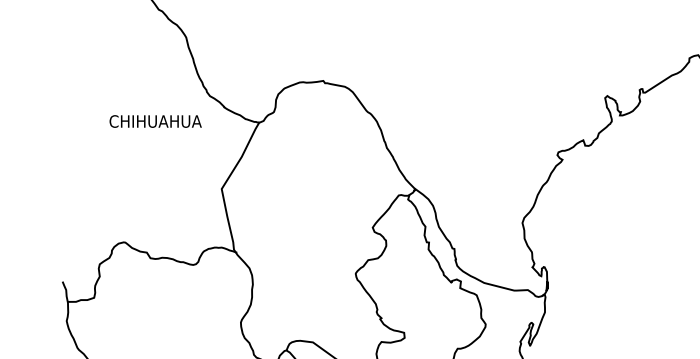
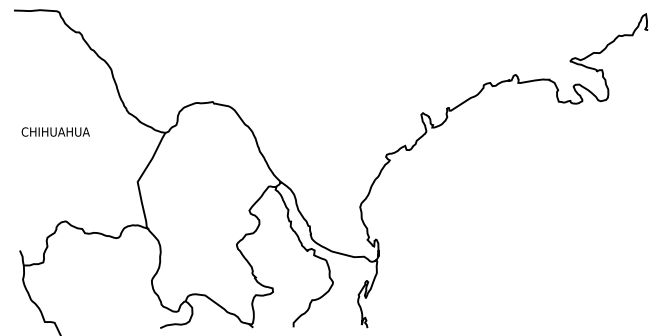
text: (155, 120) -> (55, 131), moved

